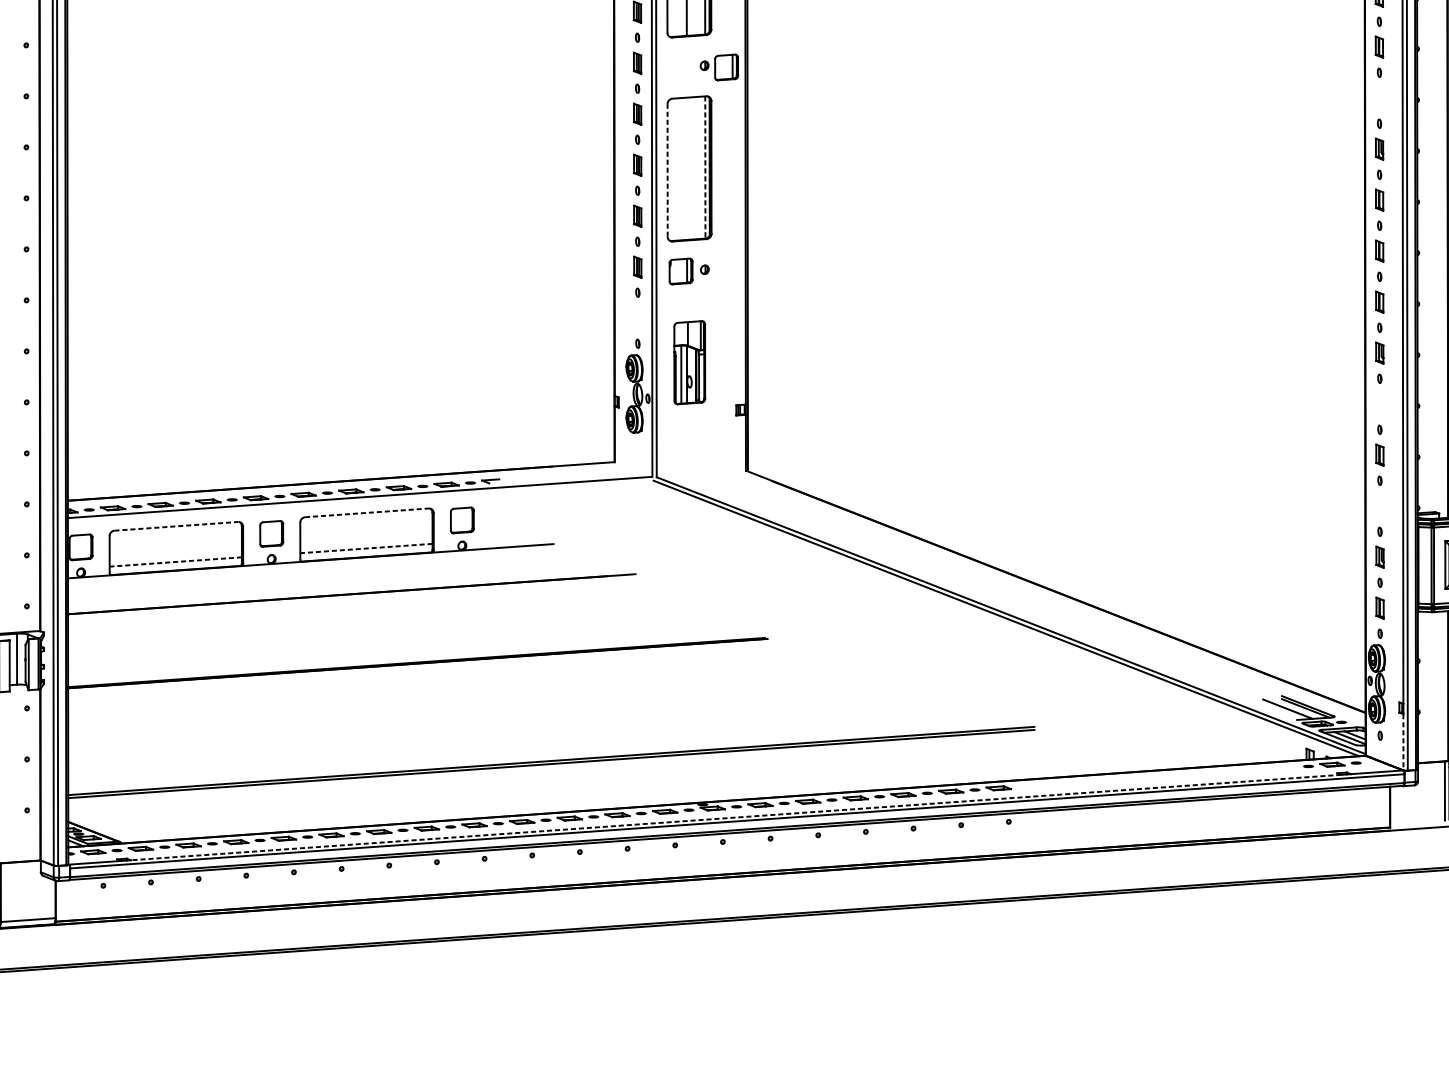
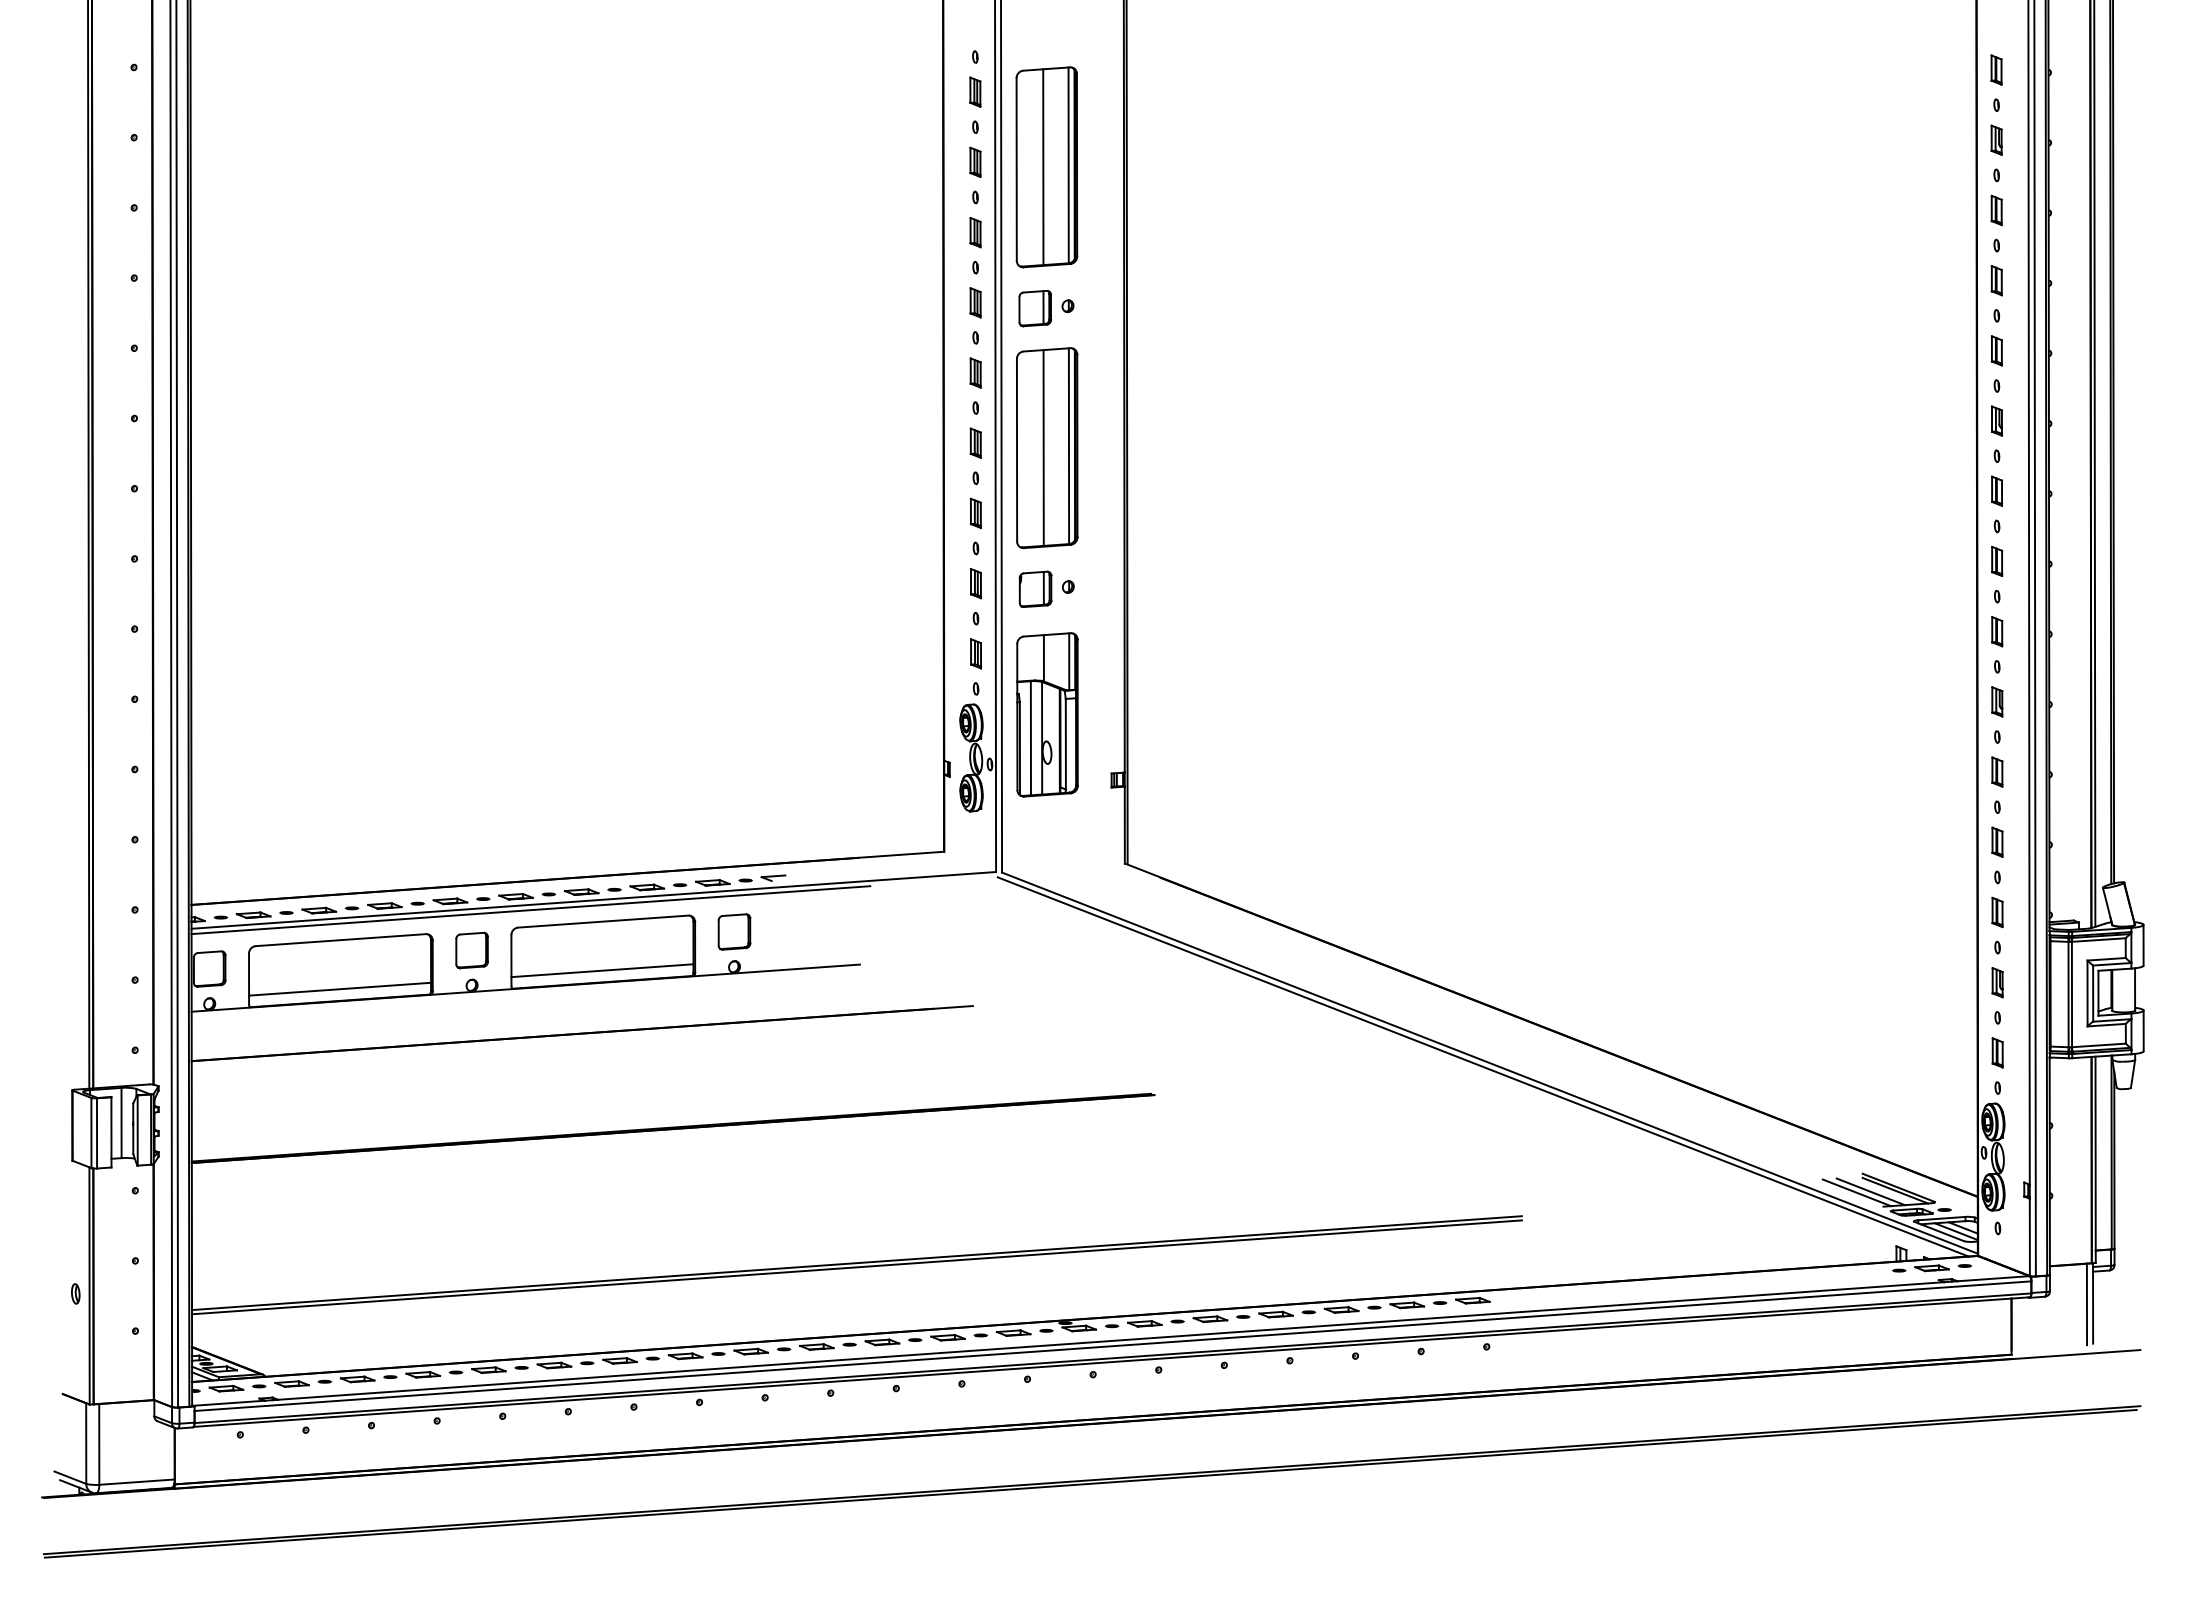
part: (726, 67) -> (1034, 308), moved
part: (1379, 97) -> (1996, 350), added
line: (705, 167) -> (1068, 446), dashed -> solid
line: (686, 168) -> (1043, 447), added
line: (667, 169) -> (1017, 449), dashed -> solid
part: (638, 318) -> (976, 653), added
part: (689, 362) -> (1047, 714), size x1.43
part: (1379, 403) -> (1997, 771), added
line: (314, 504) -> (530, 910), added
part: (1379, 506) -> (1997, 912), added
line: (367, 512) -> (603, 921), dashed -> solid
line: (176, 526) -> (341, 940), dashed -> solid
line: (365, 548) -> (601, 970), dashed -> solid
line: (175, 562) -> (339, 989), dashed -> solid
line: (1277, 709) -> (1856, 1192), added
line: (1403, 742) -> (2029, 1237), dashed -> solid
line: (735, 817) -> (1110, 1341), dashed -> solid

